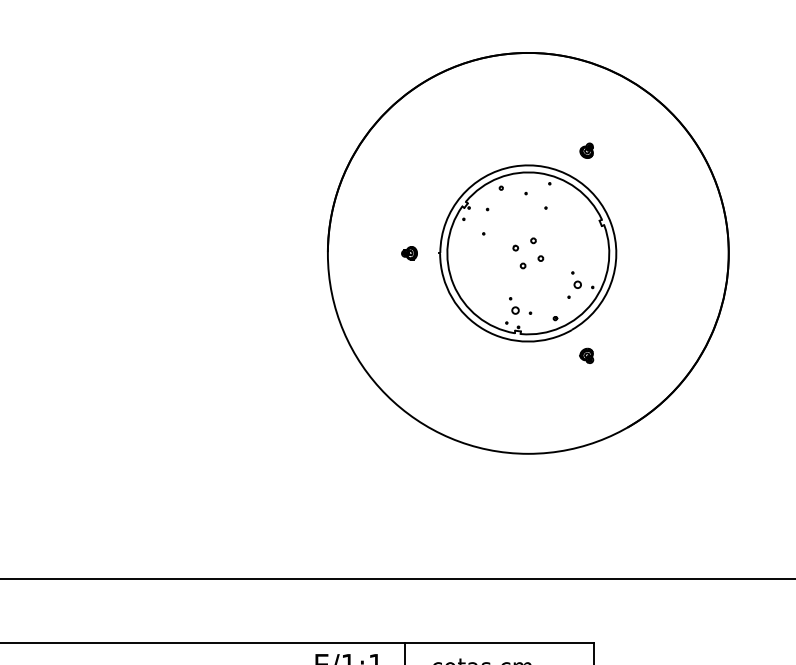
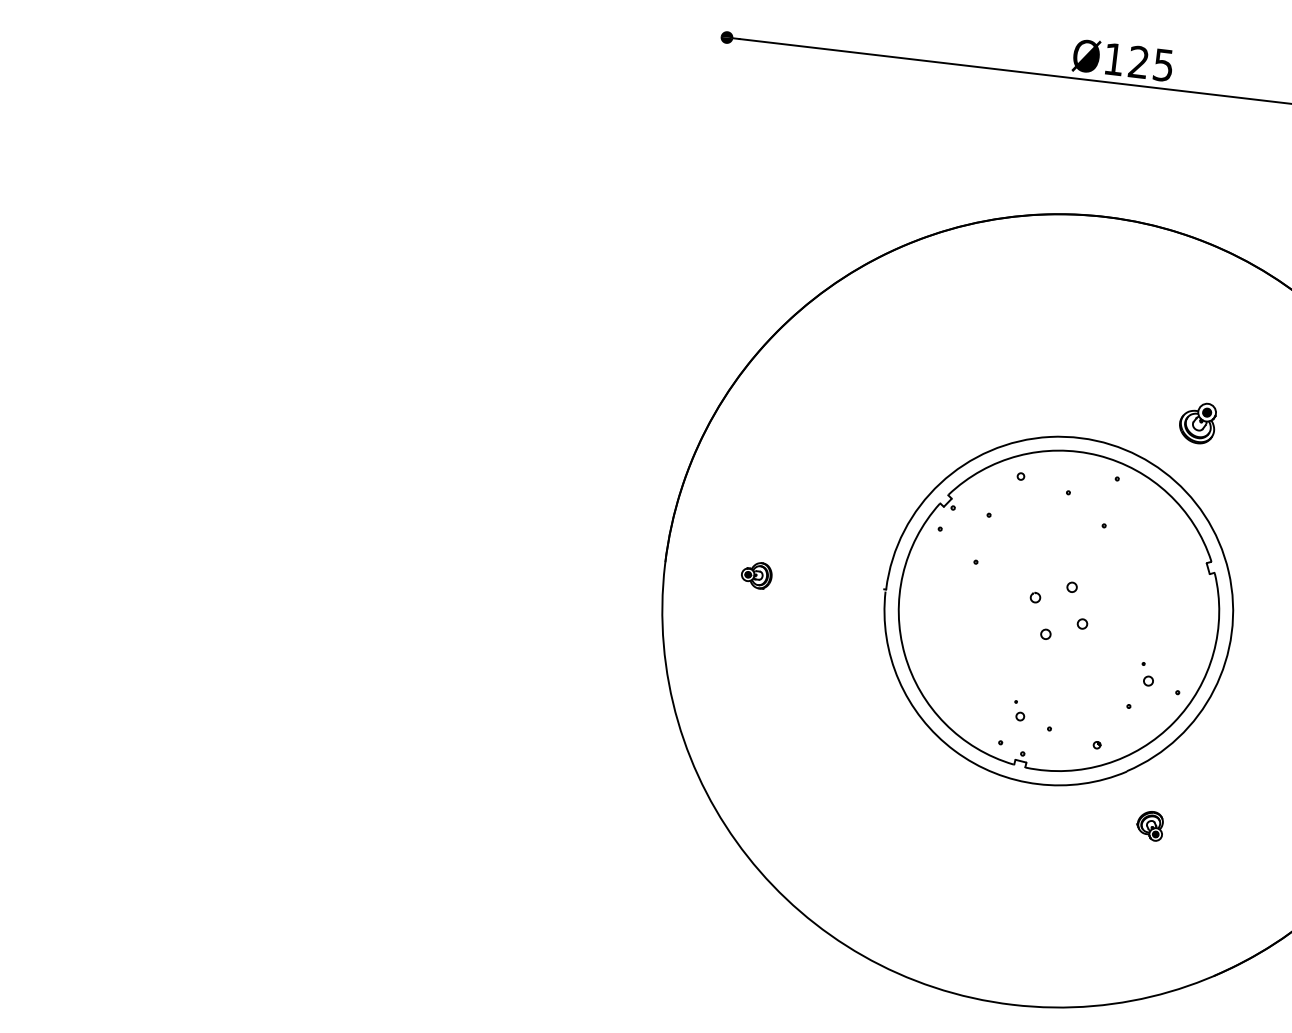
part: (586, 150) -> (1197, 422), size x1.4
part: (409, 253) -> (756, 575), moved
part: (576, 279) -> (1147, 673), size x0.7
part: (514, 305) -> (1019, 710), size x0.6

